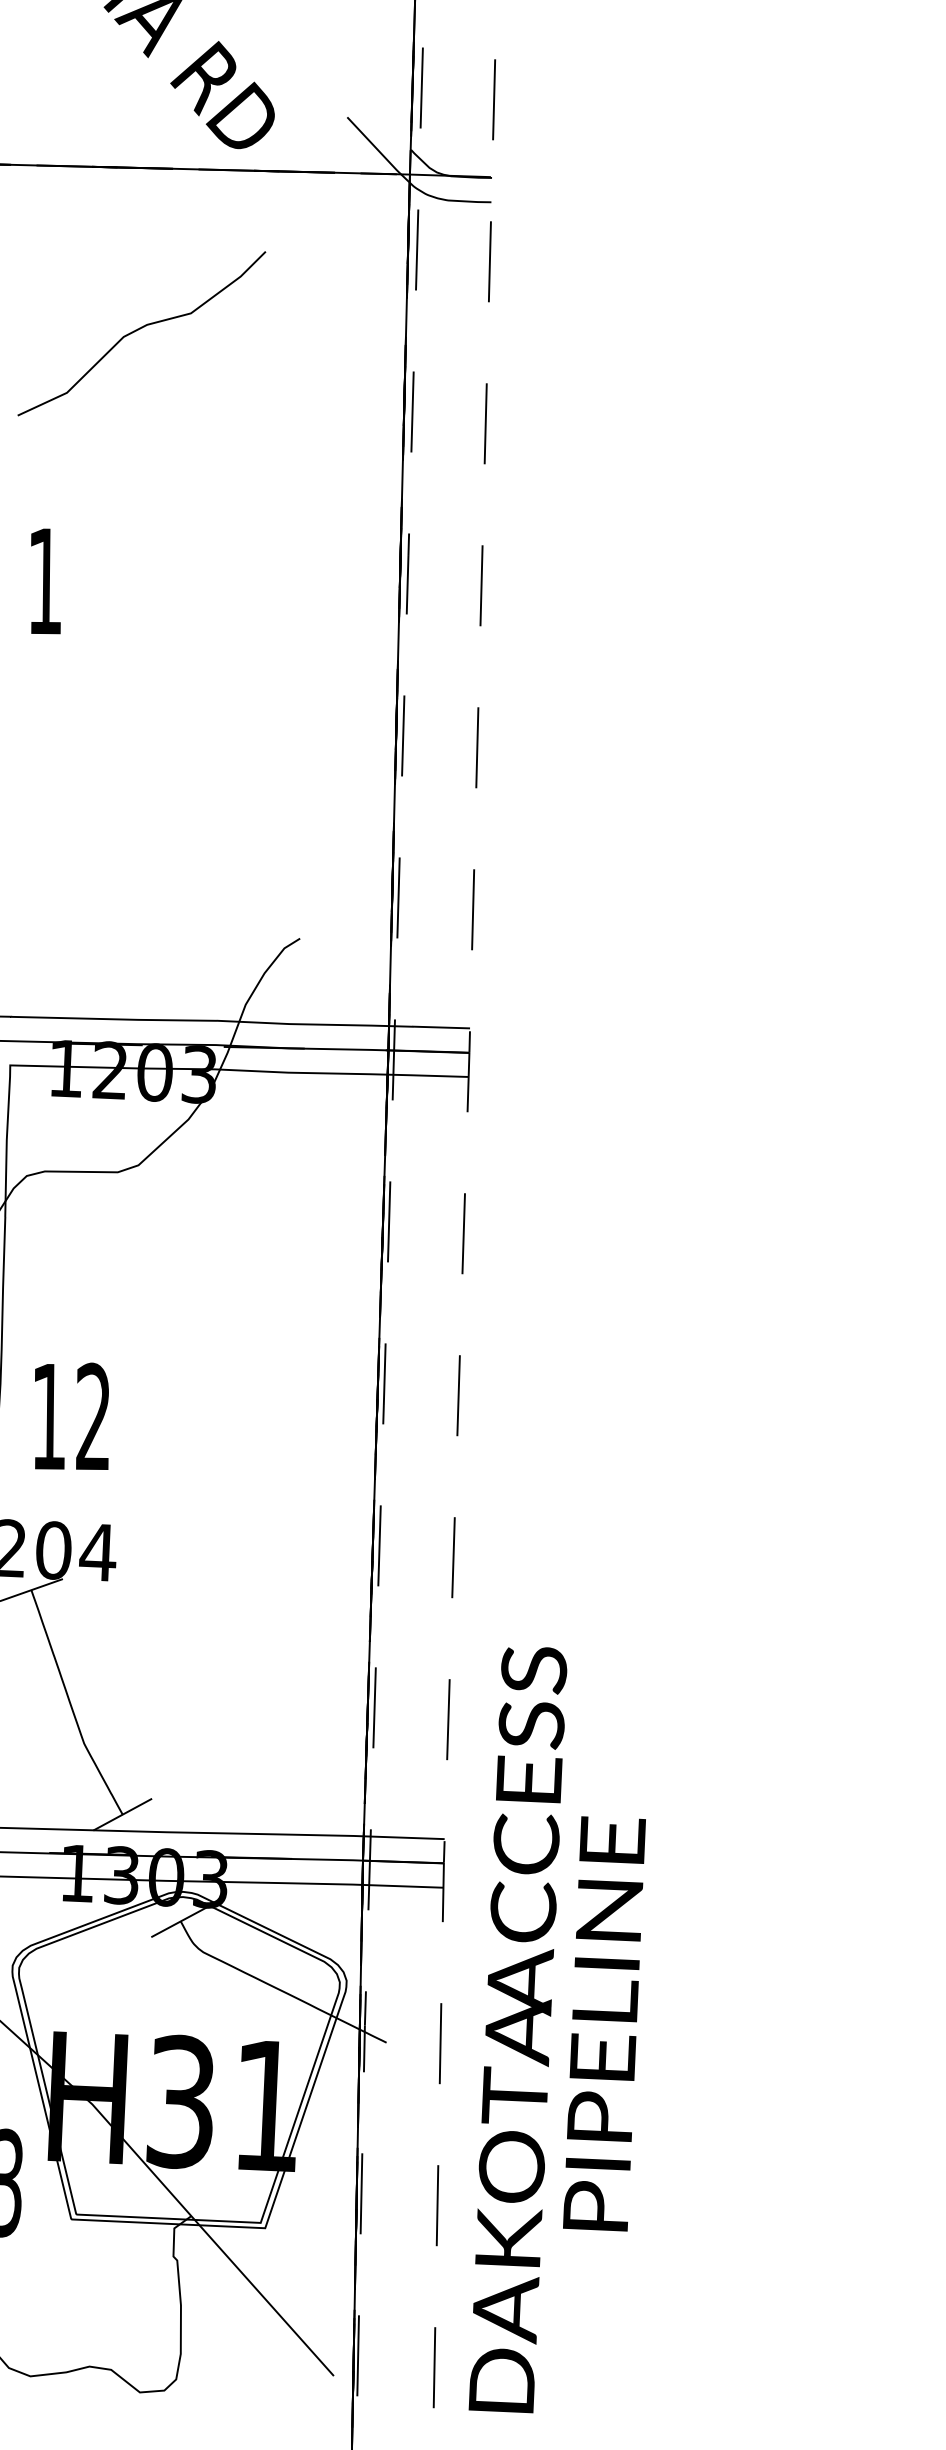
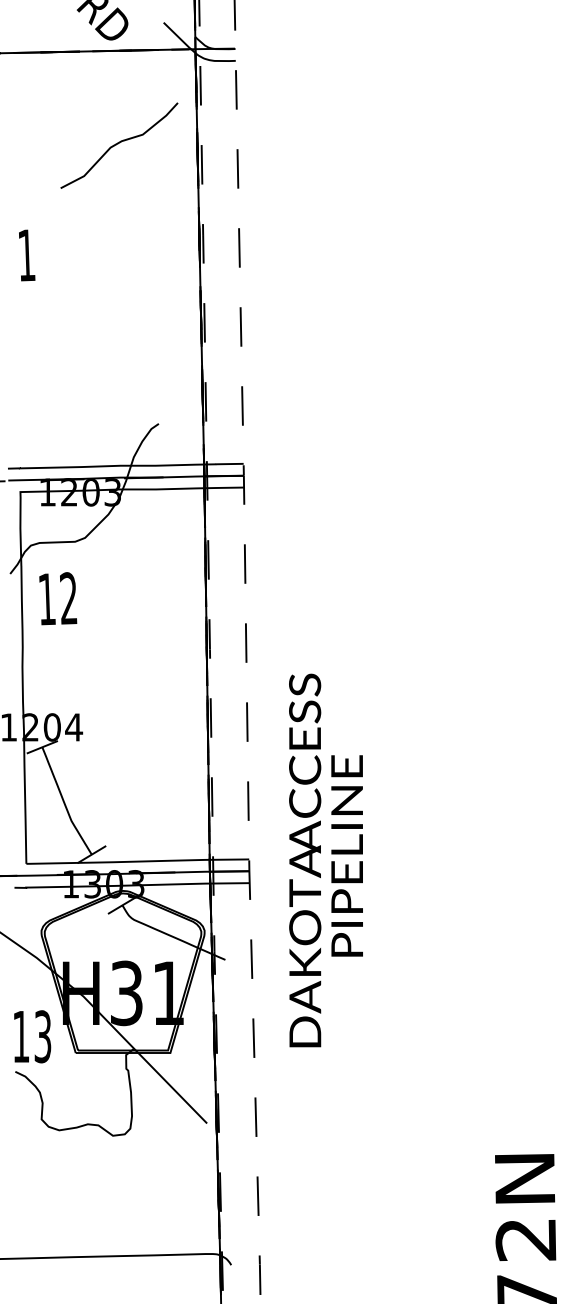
curve: (140, 331) -> (118, 144), moved
text: (72, 1415) -> (58, 598), moved
text: (559, 2031) -> (325, 860), moved

